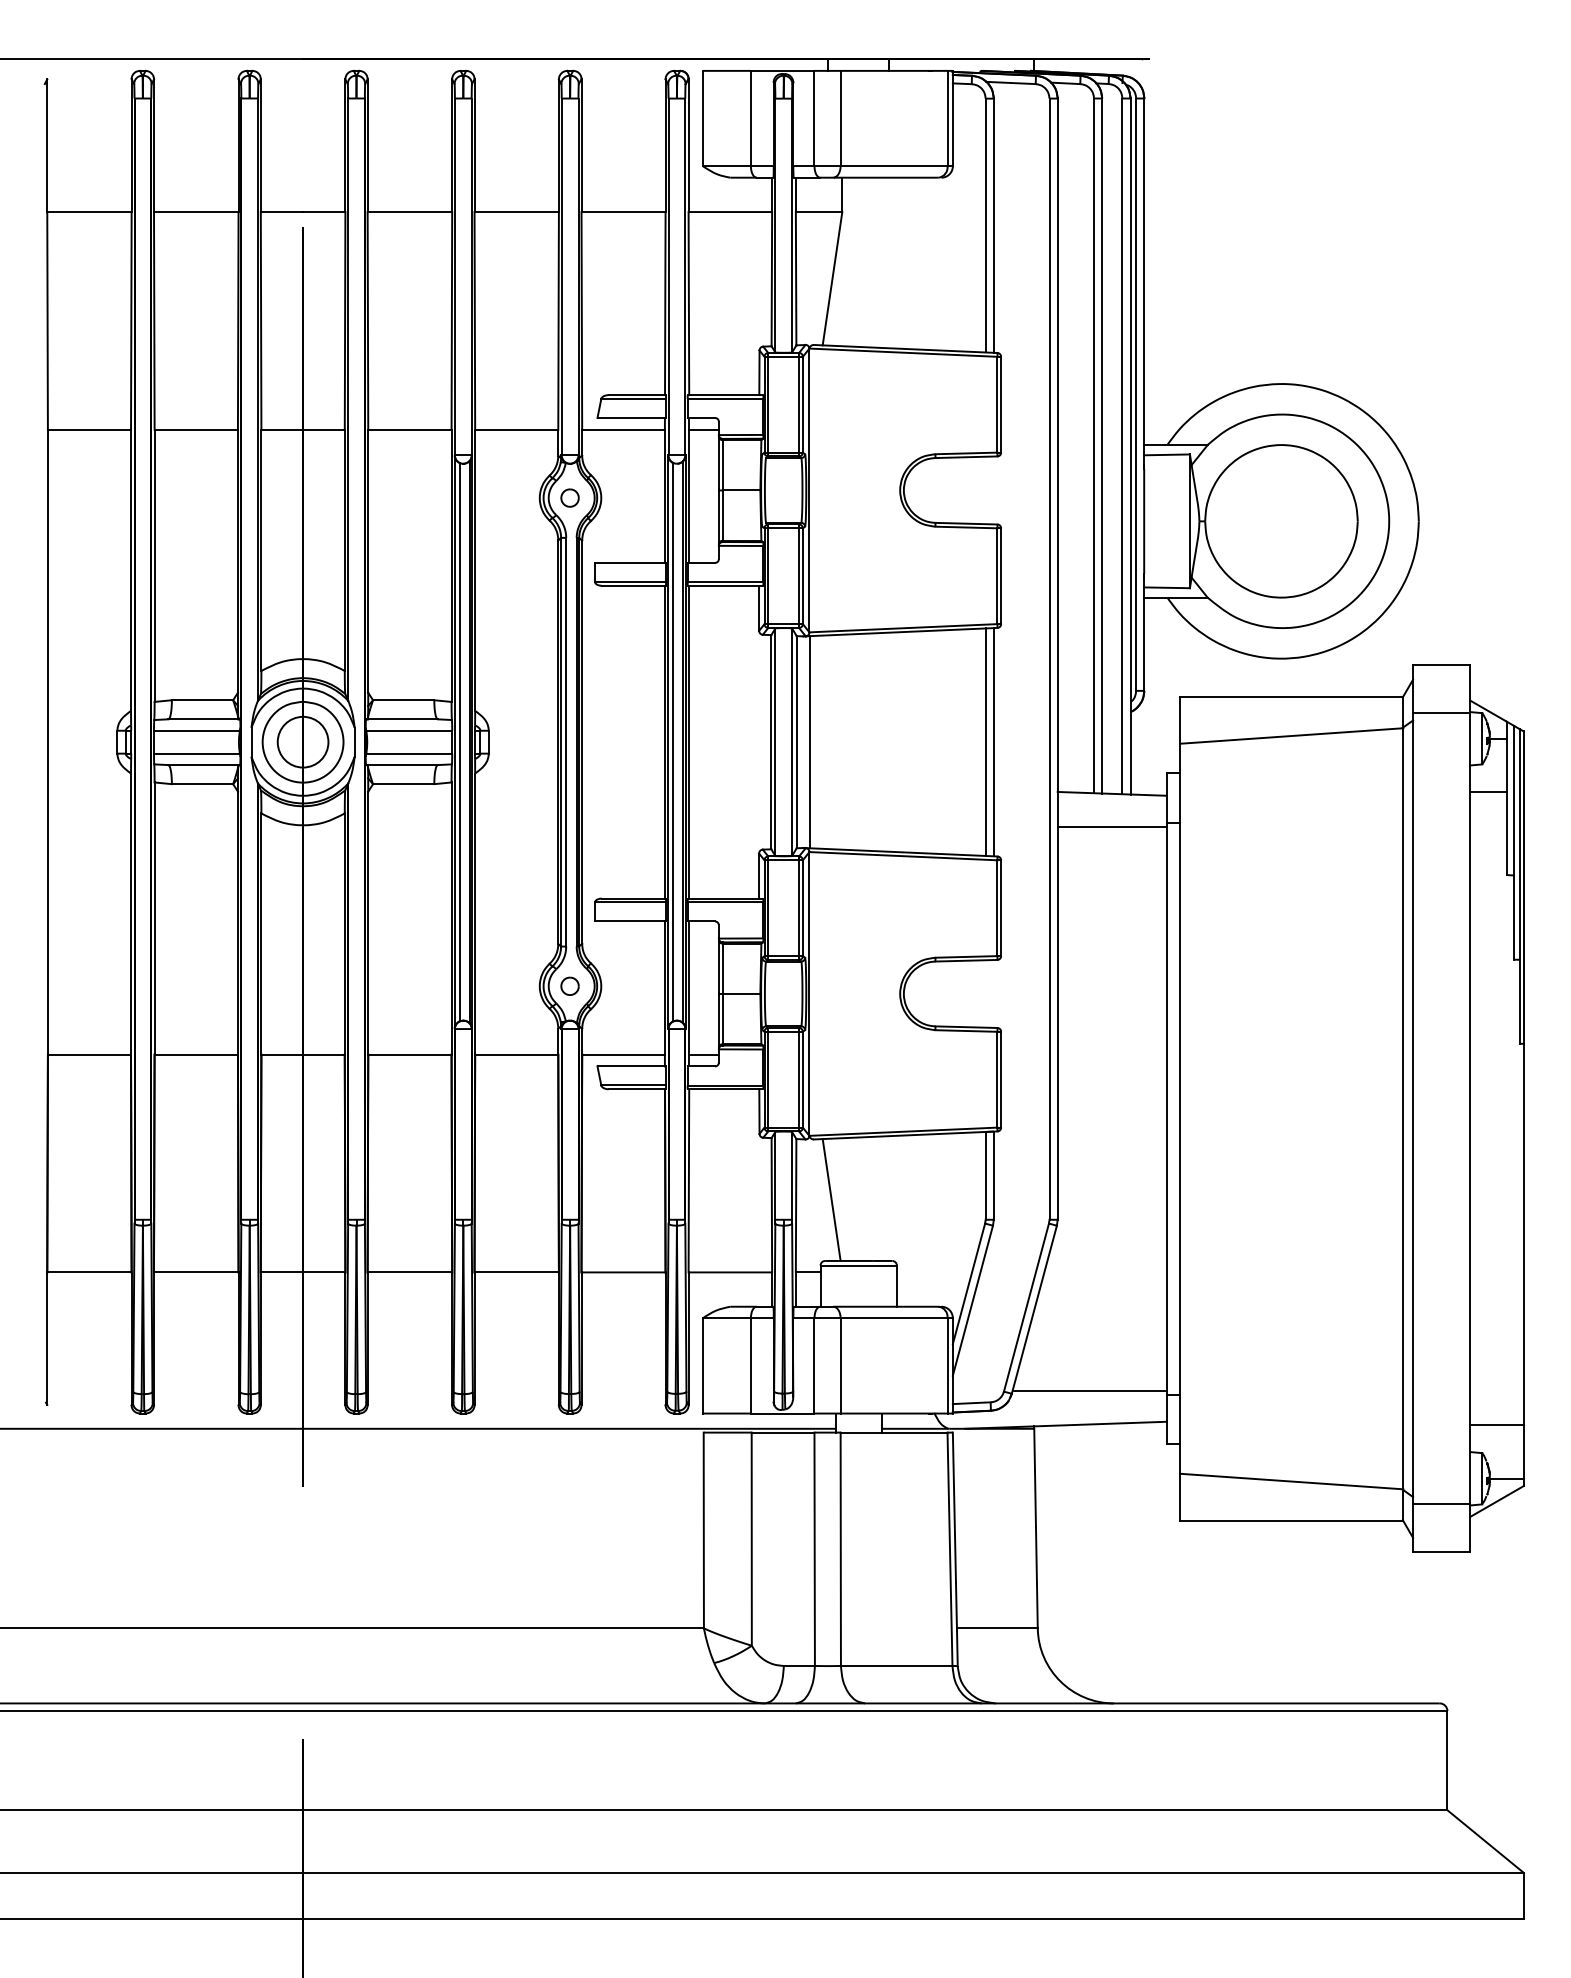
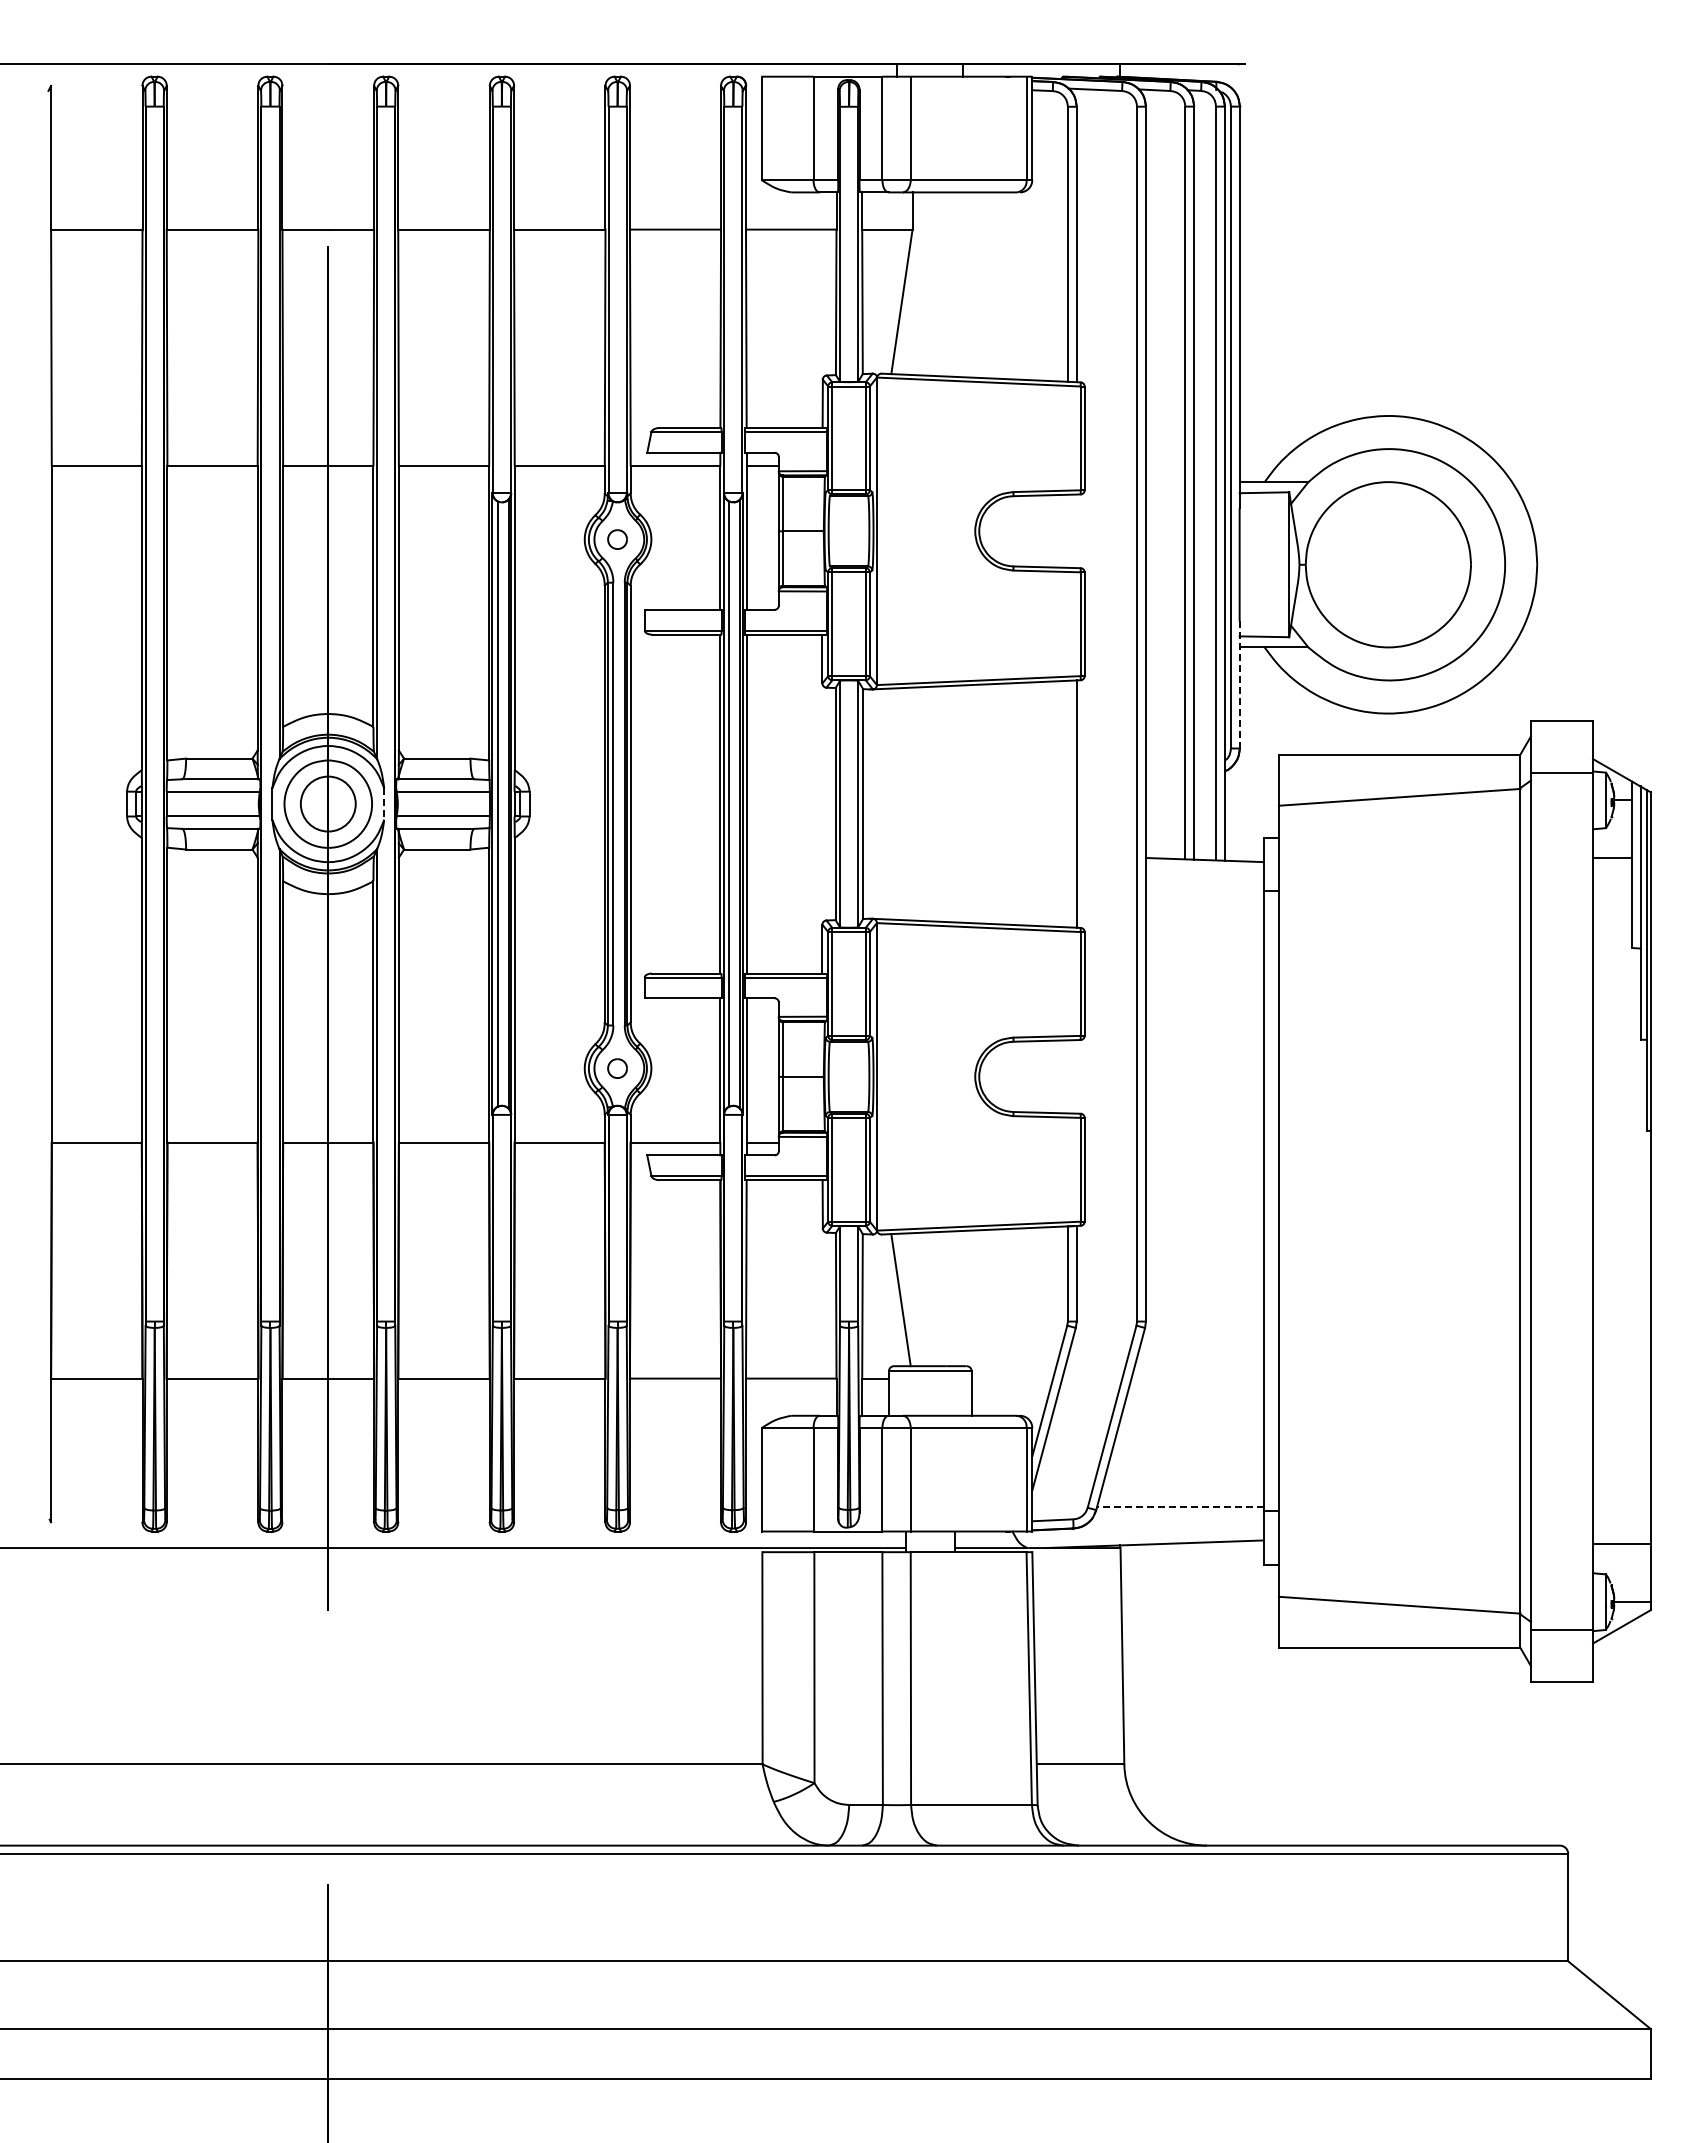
line: (1144, 632) -> (1239, 685), solid -> dashed
line: (985, 741) -> (1067, 803), removed
line: (354, 742) -> (384, 804), solid -> dashed
line: (809, 742) -> (877, 804), removed
line: (1111, 826) -> (1204, 895), removed
line: (1089, 1391) -> (1180, 1507), solid -> dashed

